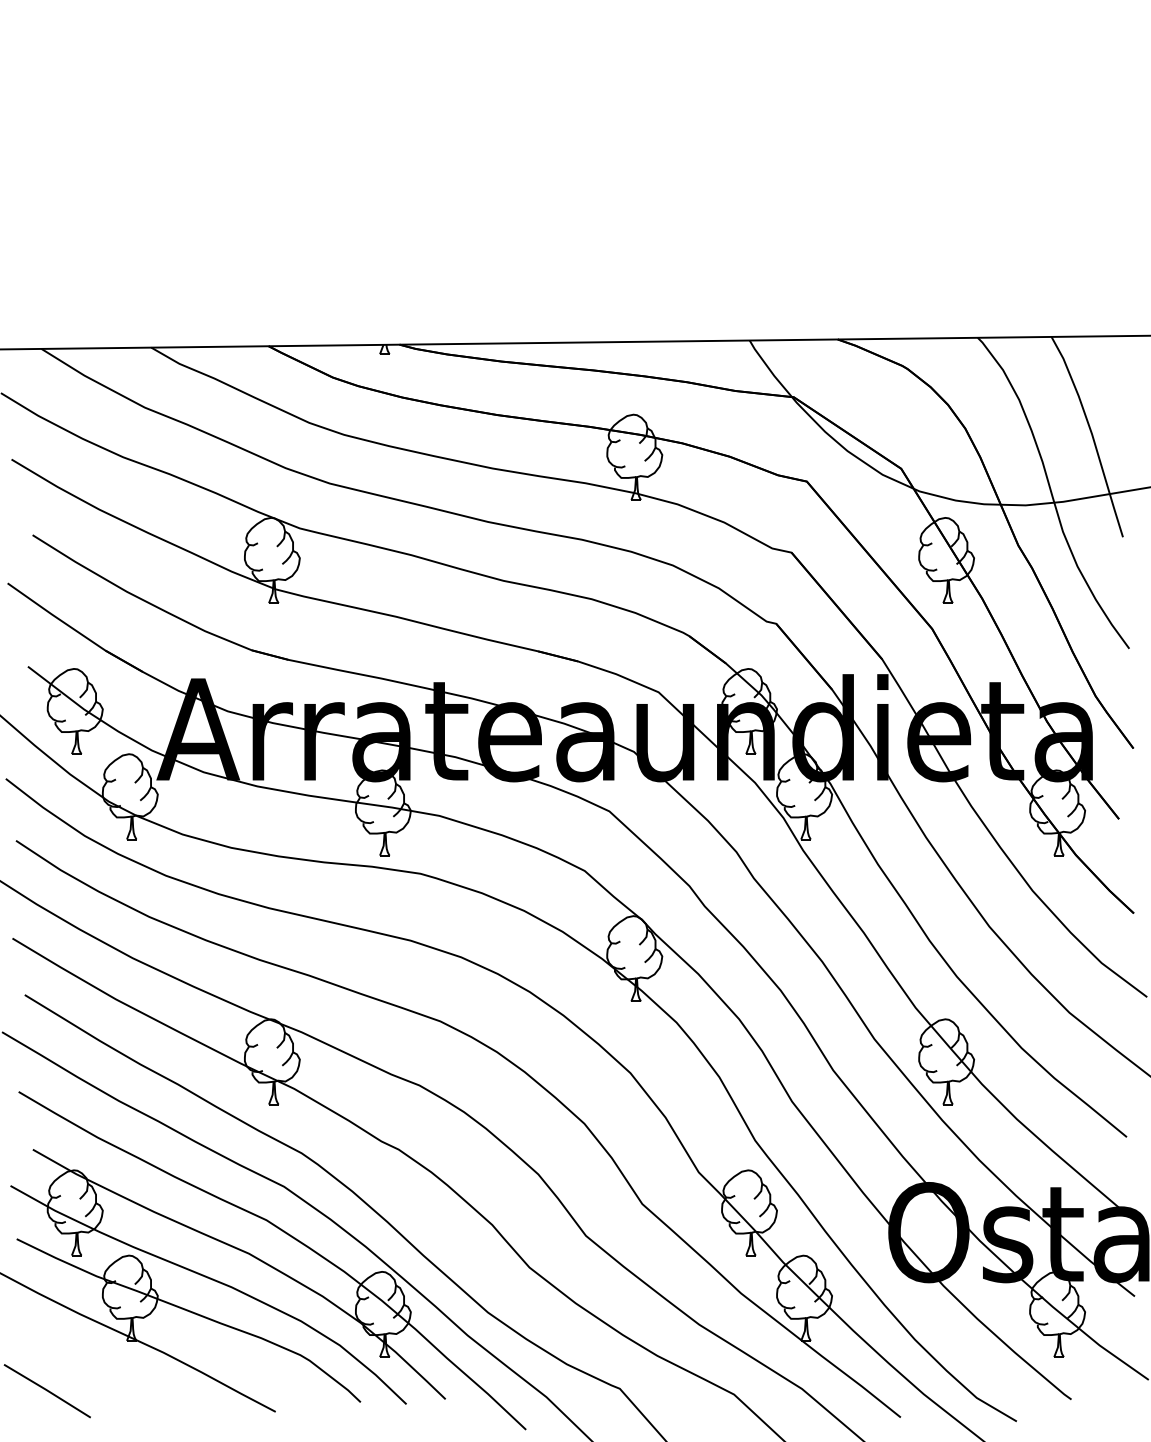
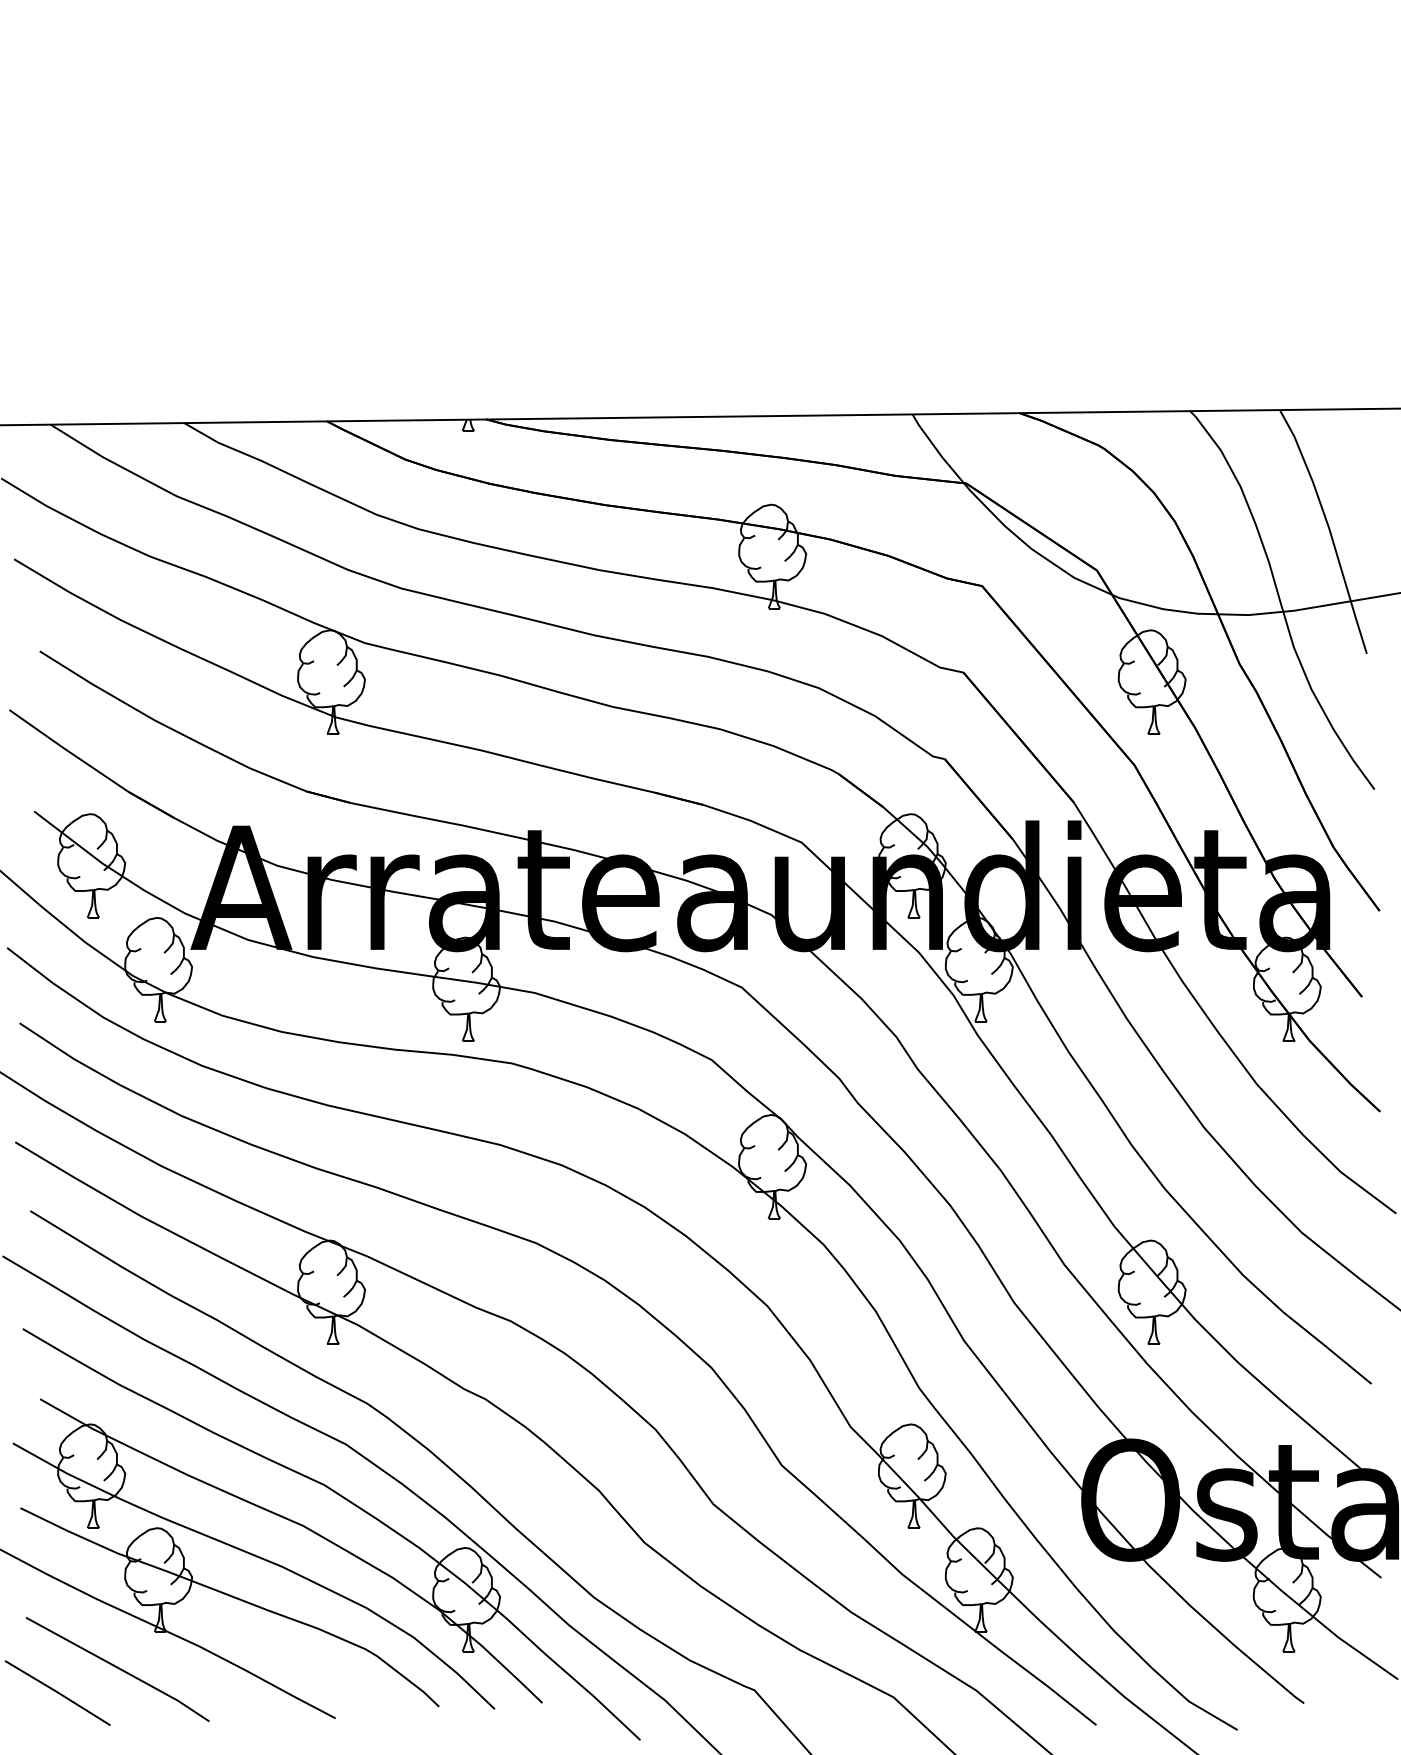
line: (96, 1371) -> (117, 1669), added

